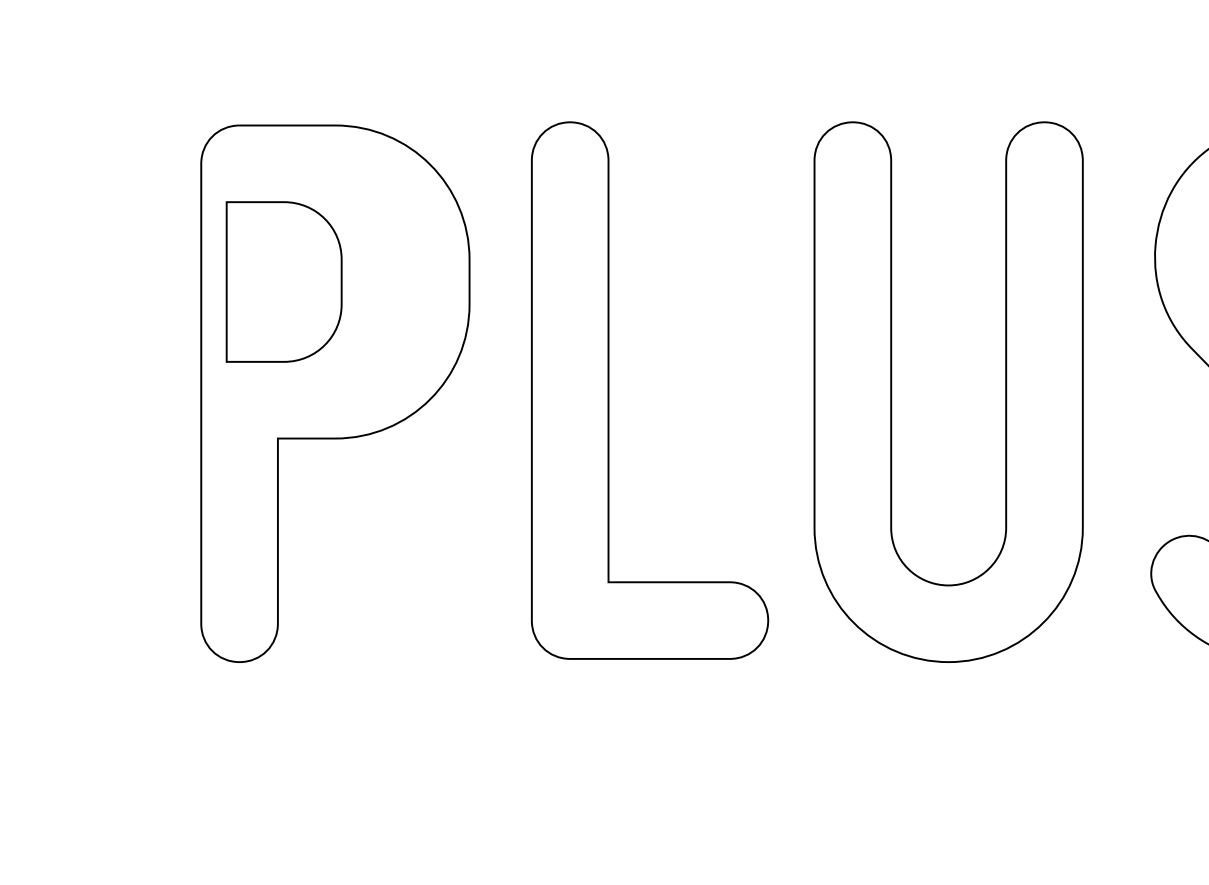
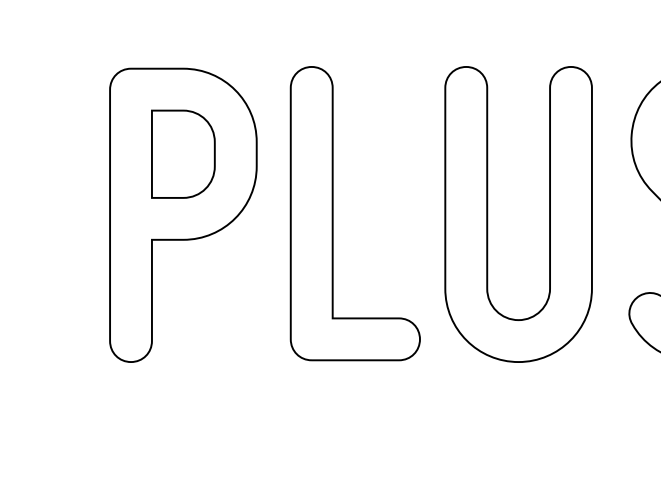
part: (284, 280) -> (183, 153), moved

